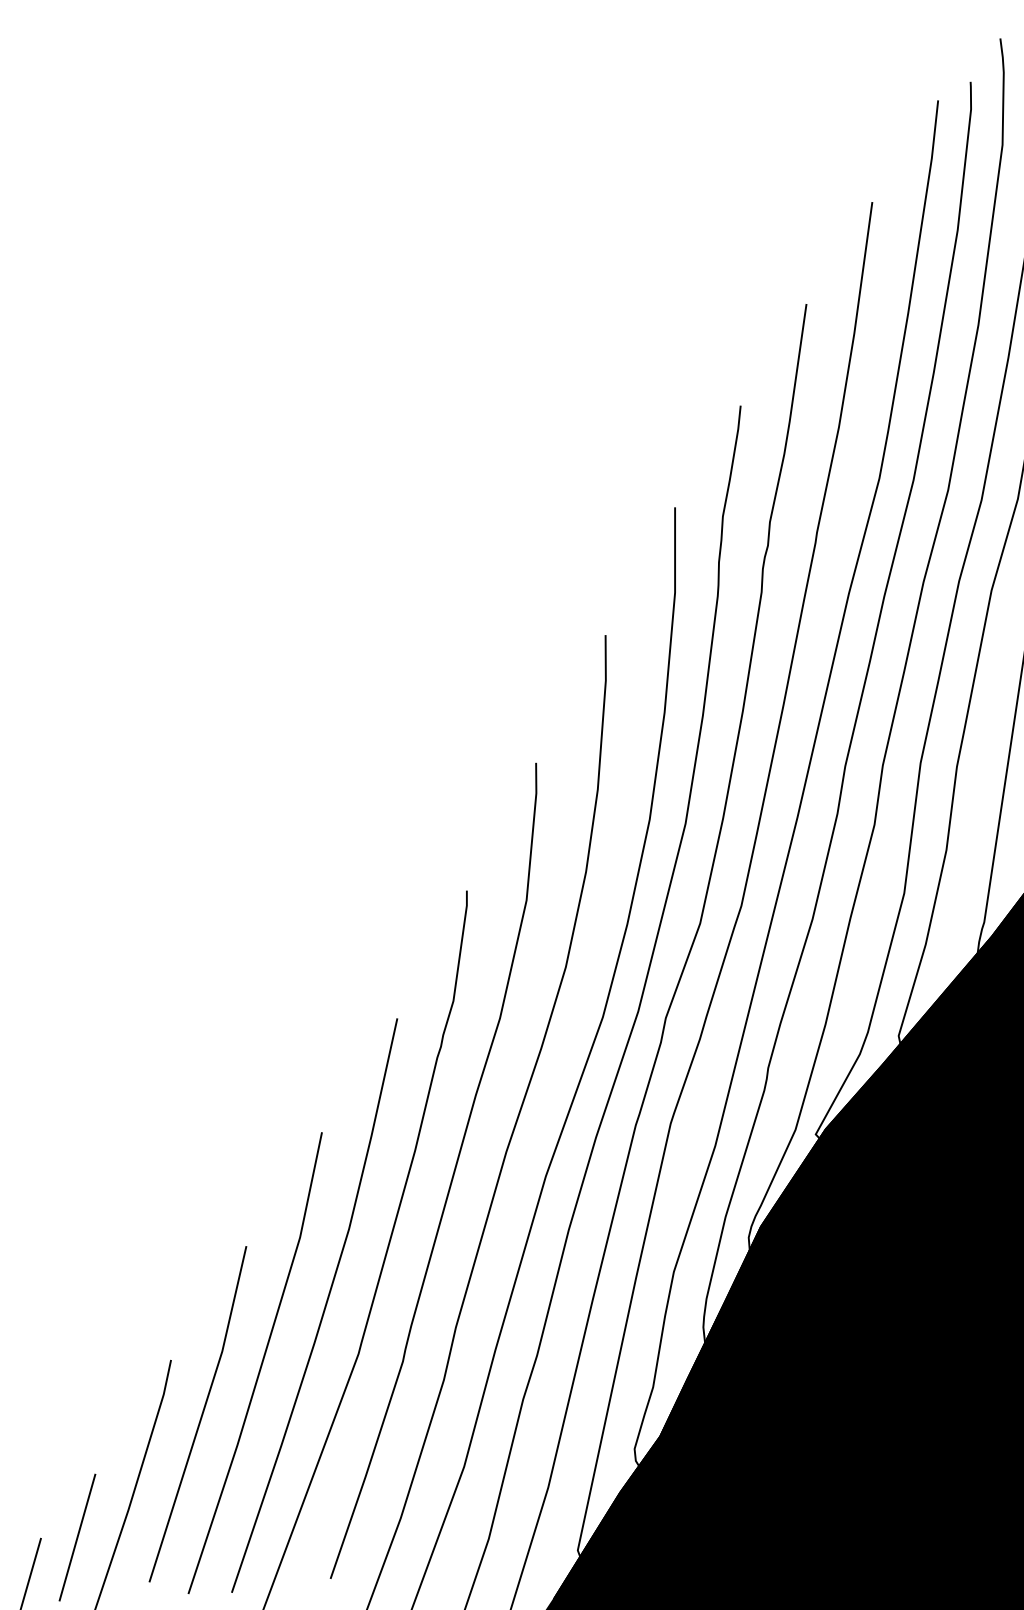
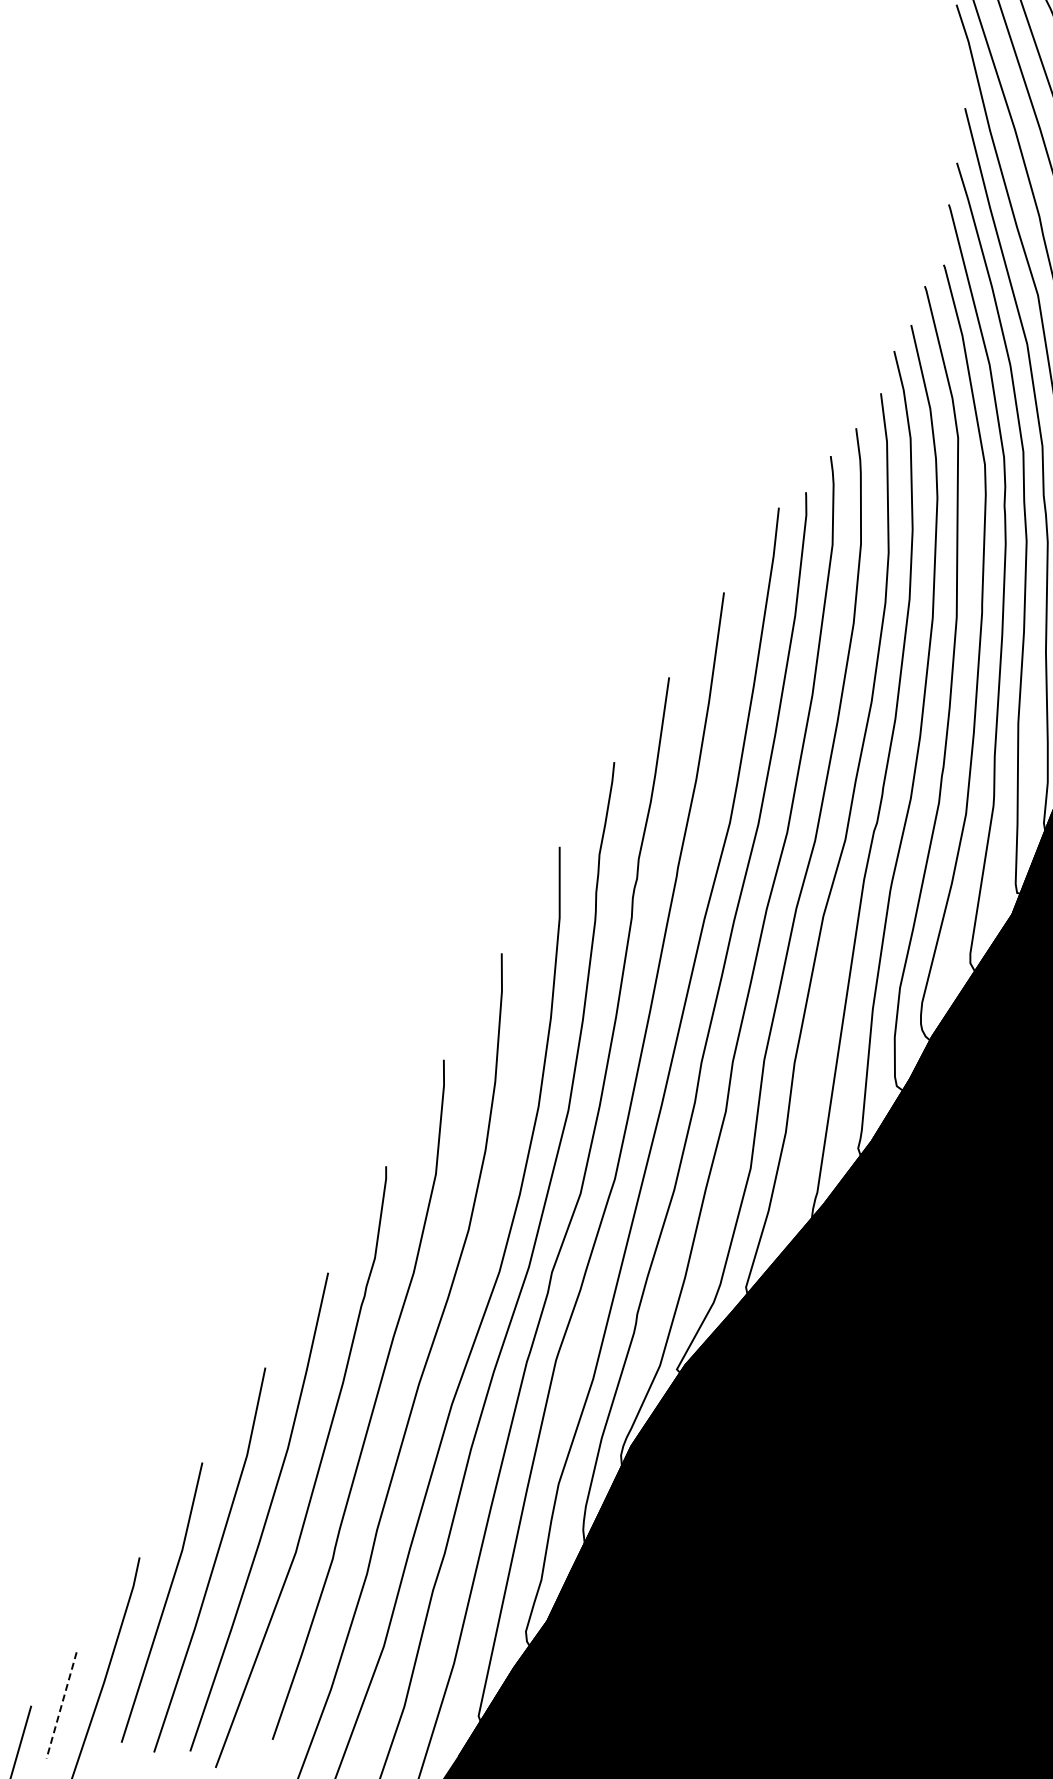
line: (77, 1537) -> (61, 1705), solid -> dashed

